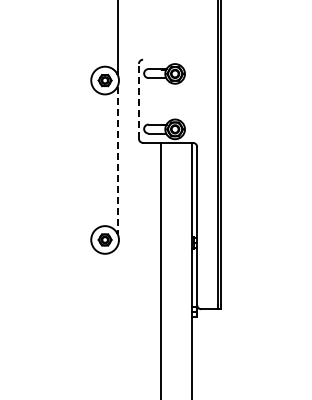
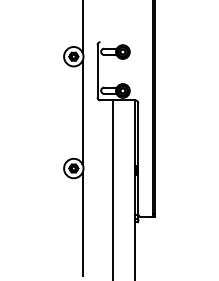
line: (138, 100) -> (97, 70), dashed -> solid
line: (117, 160) -> (82, 112), dashed -> solid
line: (117, 318) -> (82, 223), added

